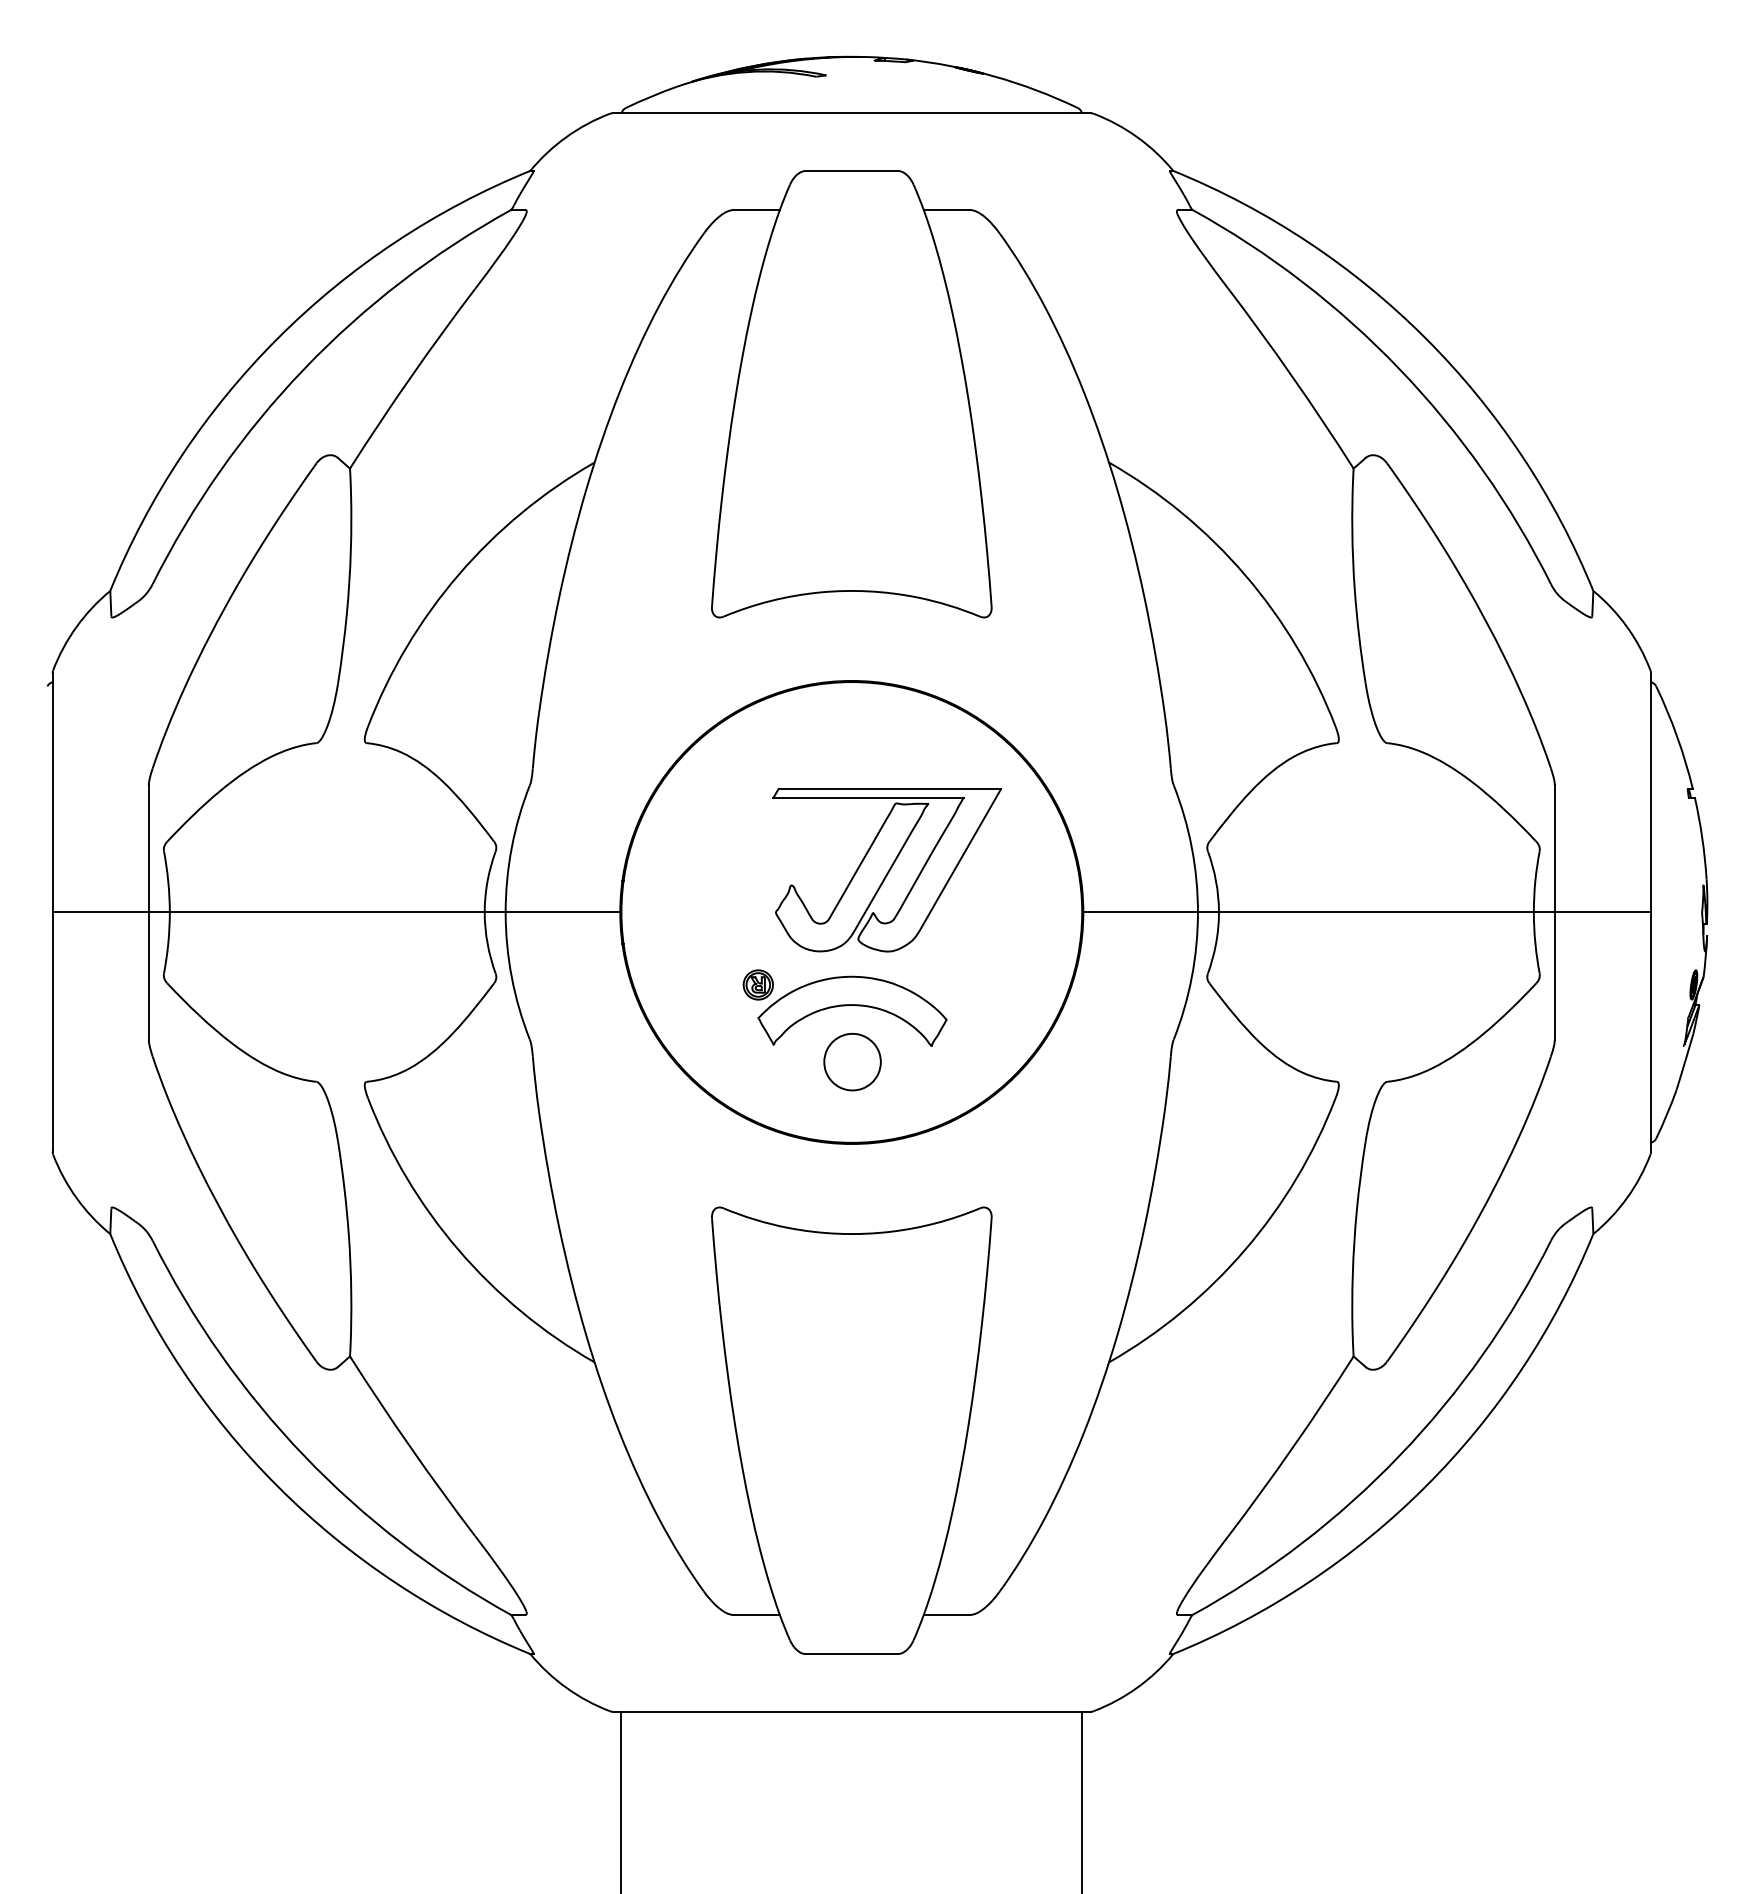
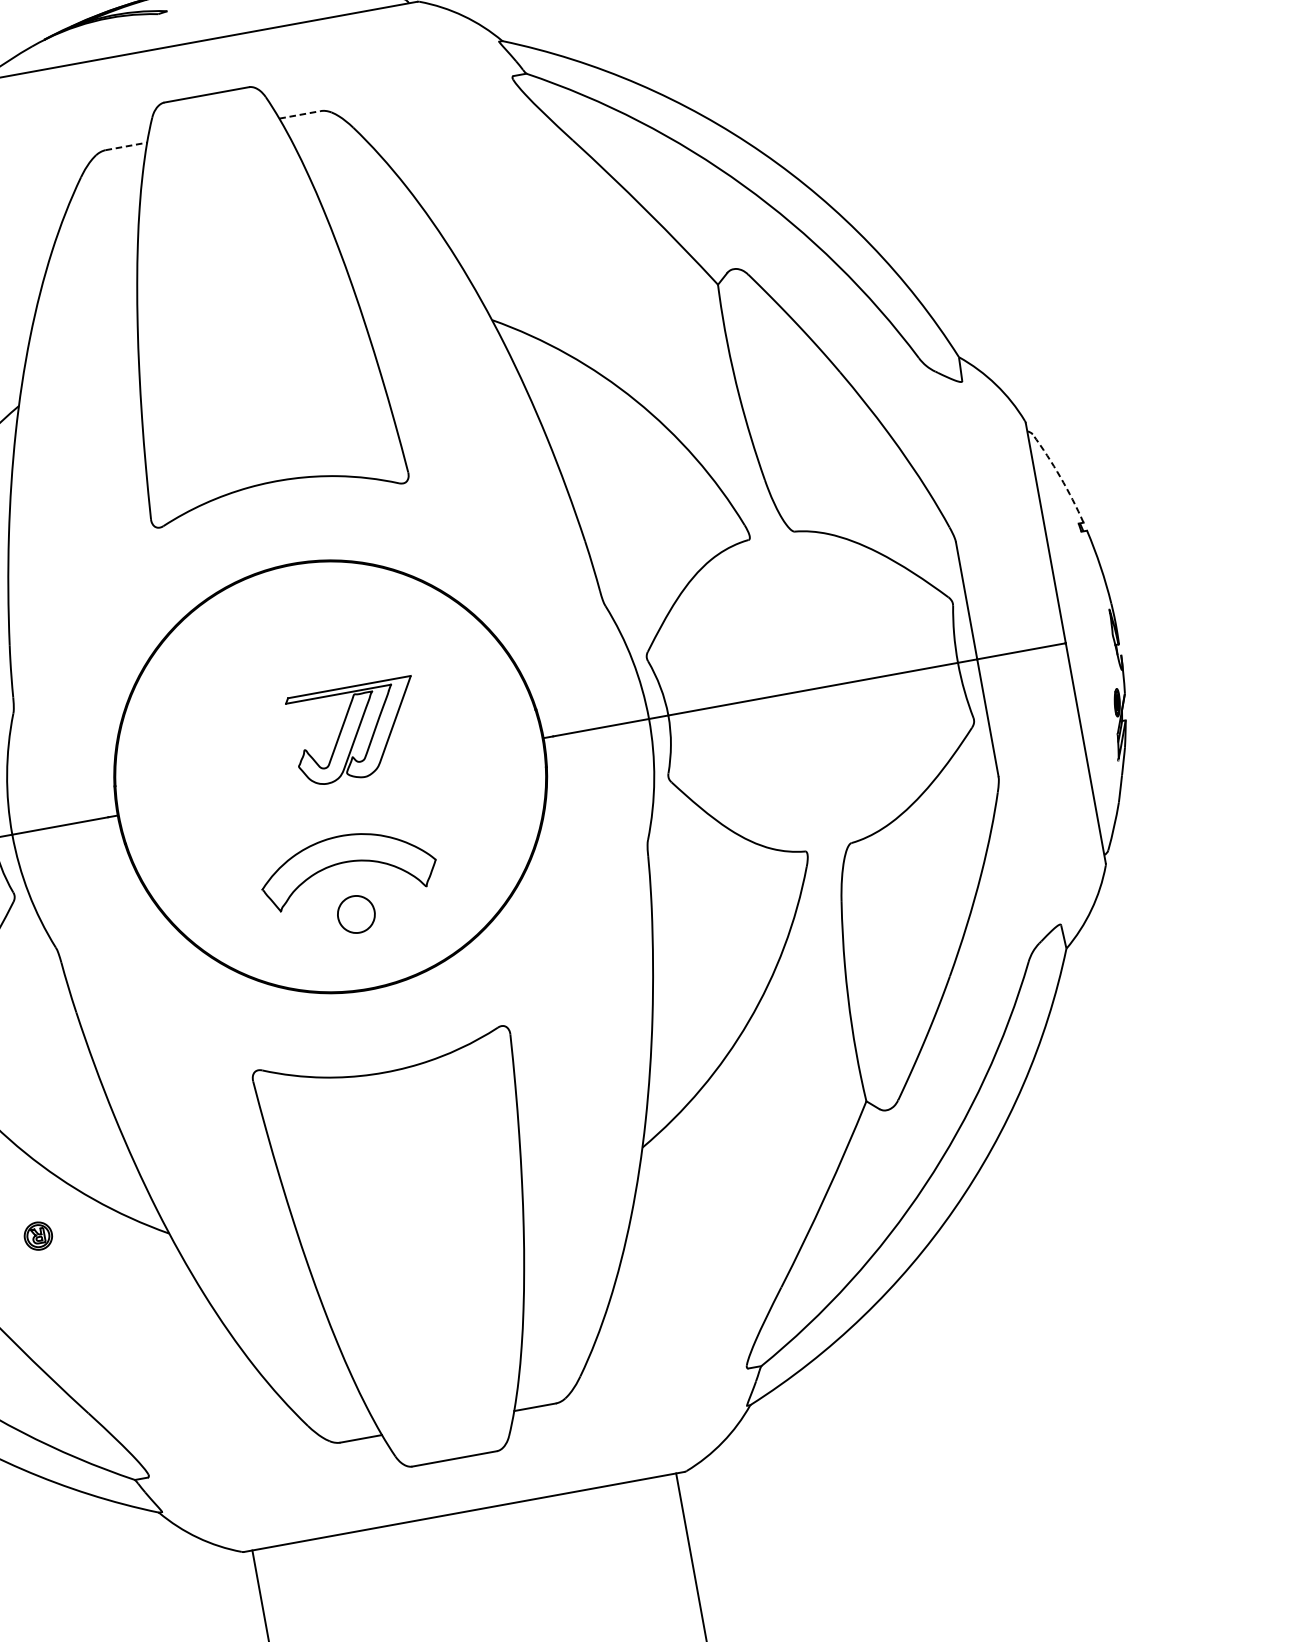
line: (757, 209) -> (126, 146), solid -> dashed
line: (946, 209) -> (300, 114), solid -> dashed
arc: (1677, 736) -> (1060, 476), solid -> dashed
part: (886, 870) -> (355, 732), size x0.6
part: (757, 984) -> (37, 1235), moved
part: (852, 1062) -> (356, 914), size x0.7

